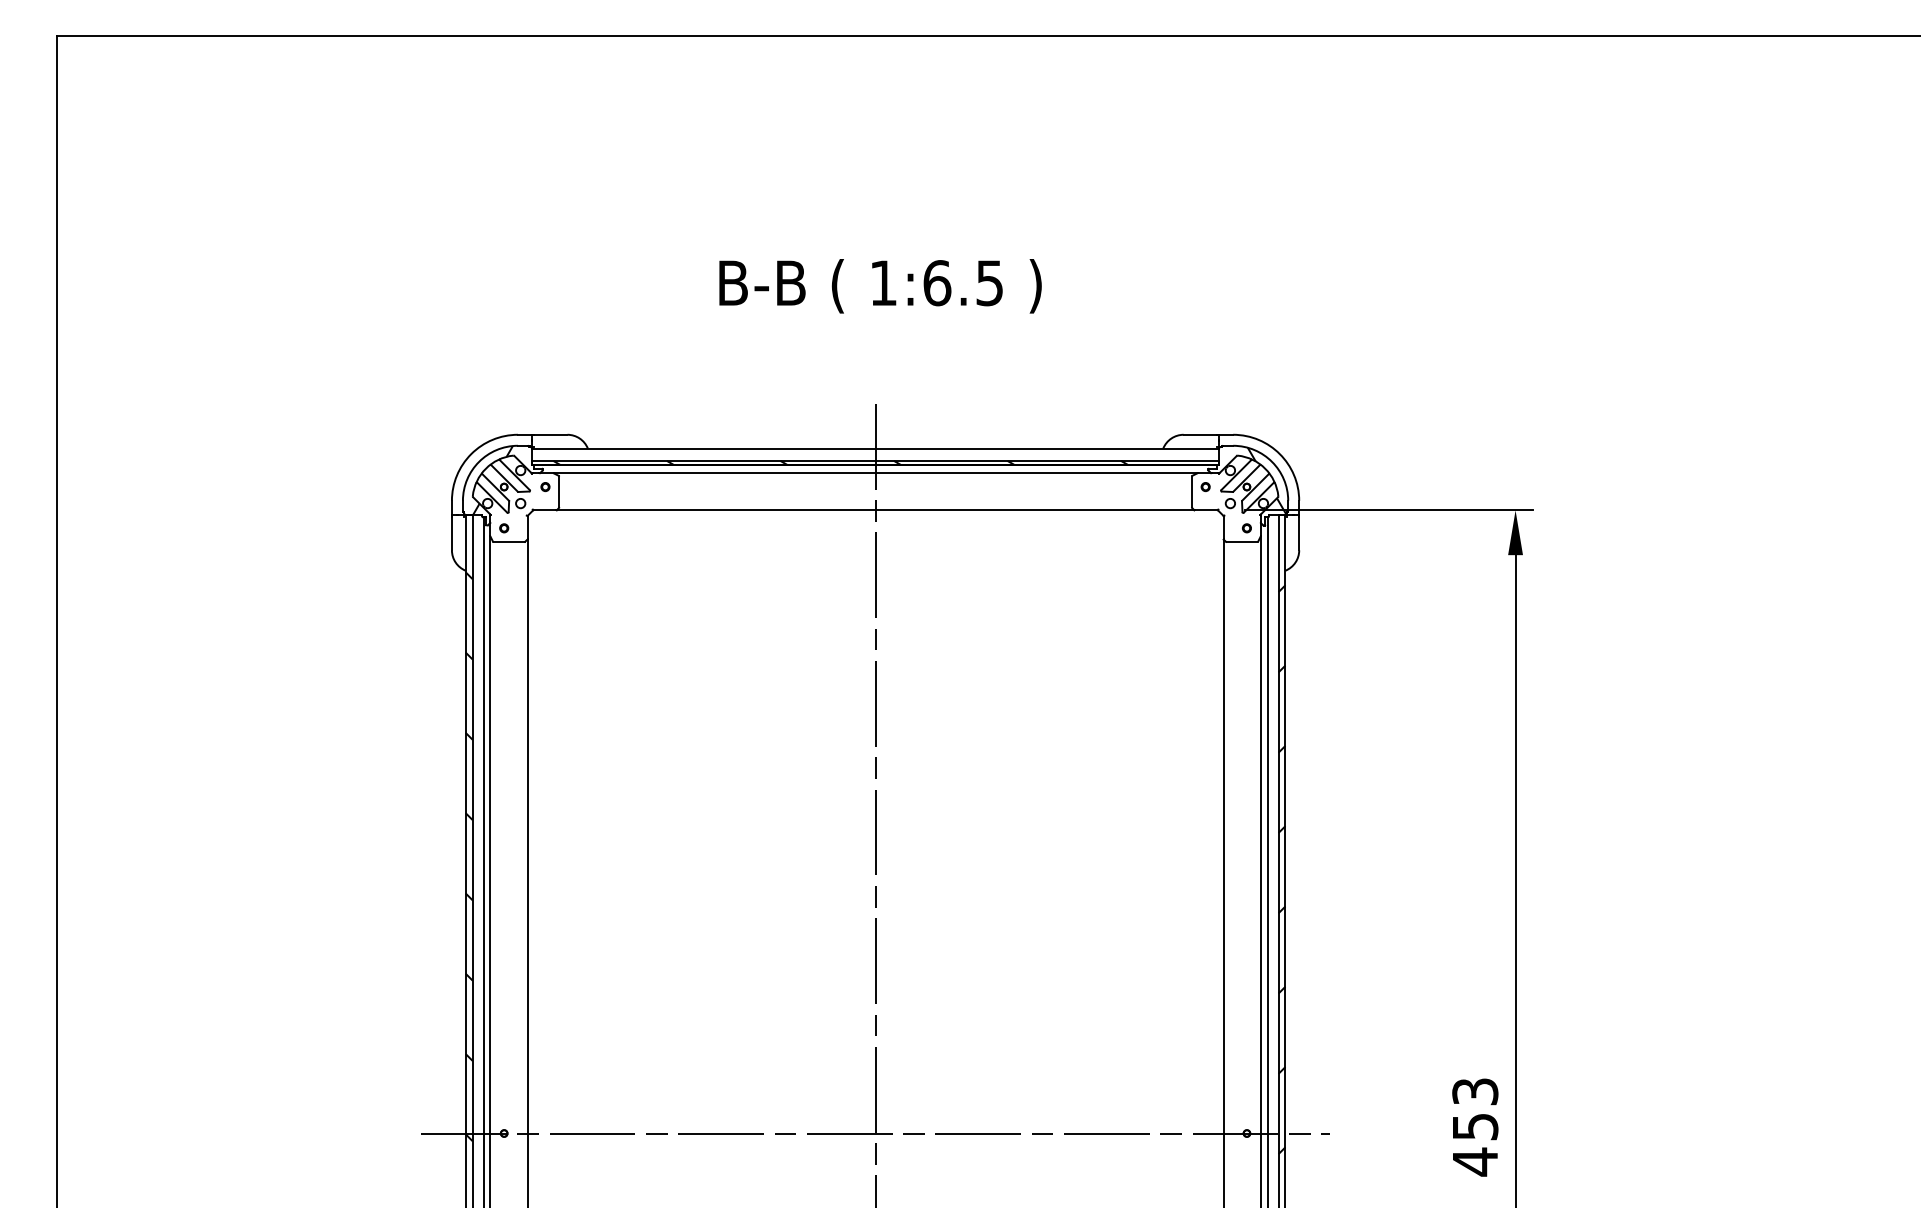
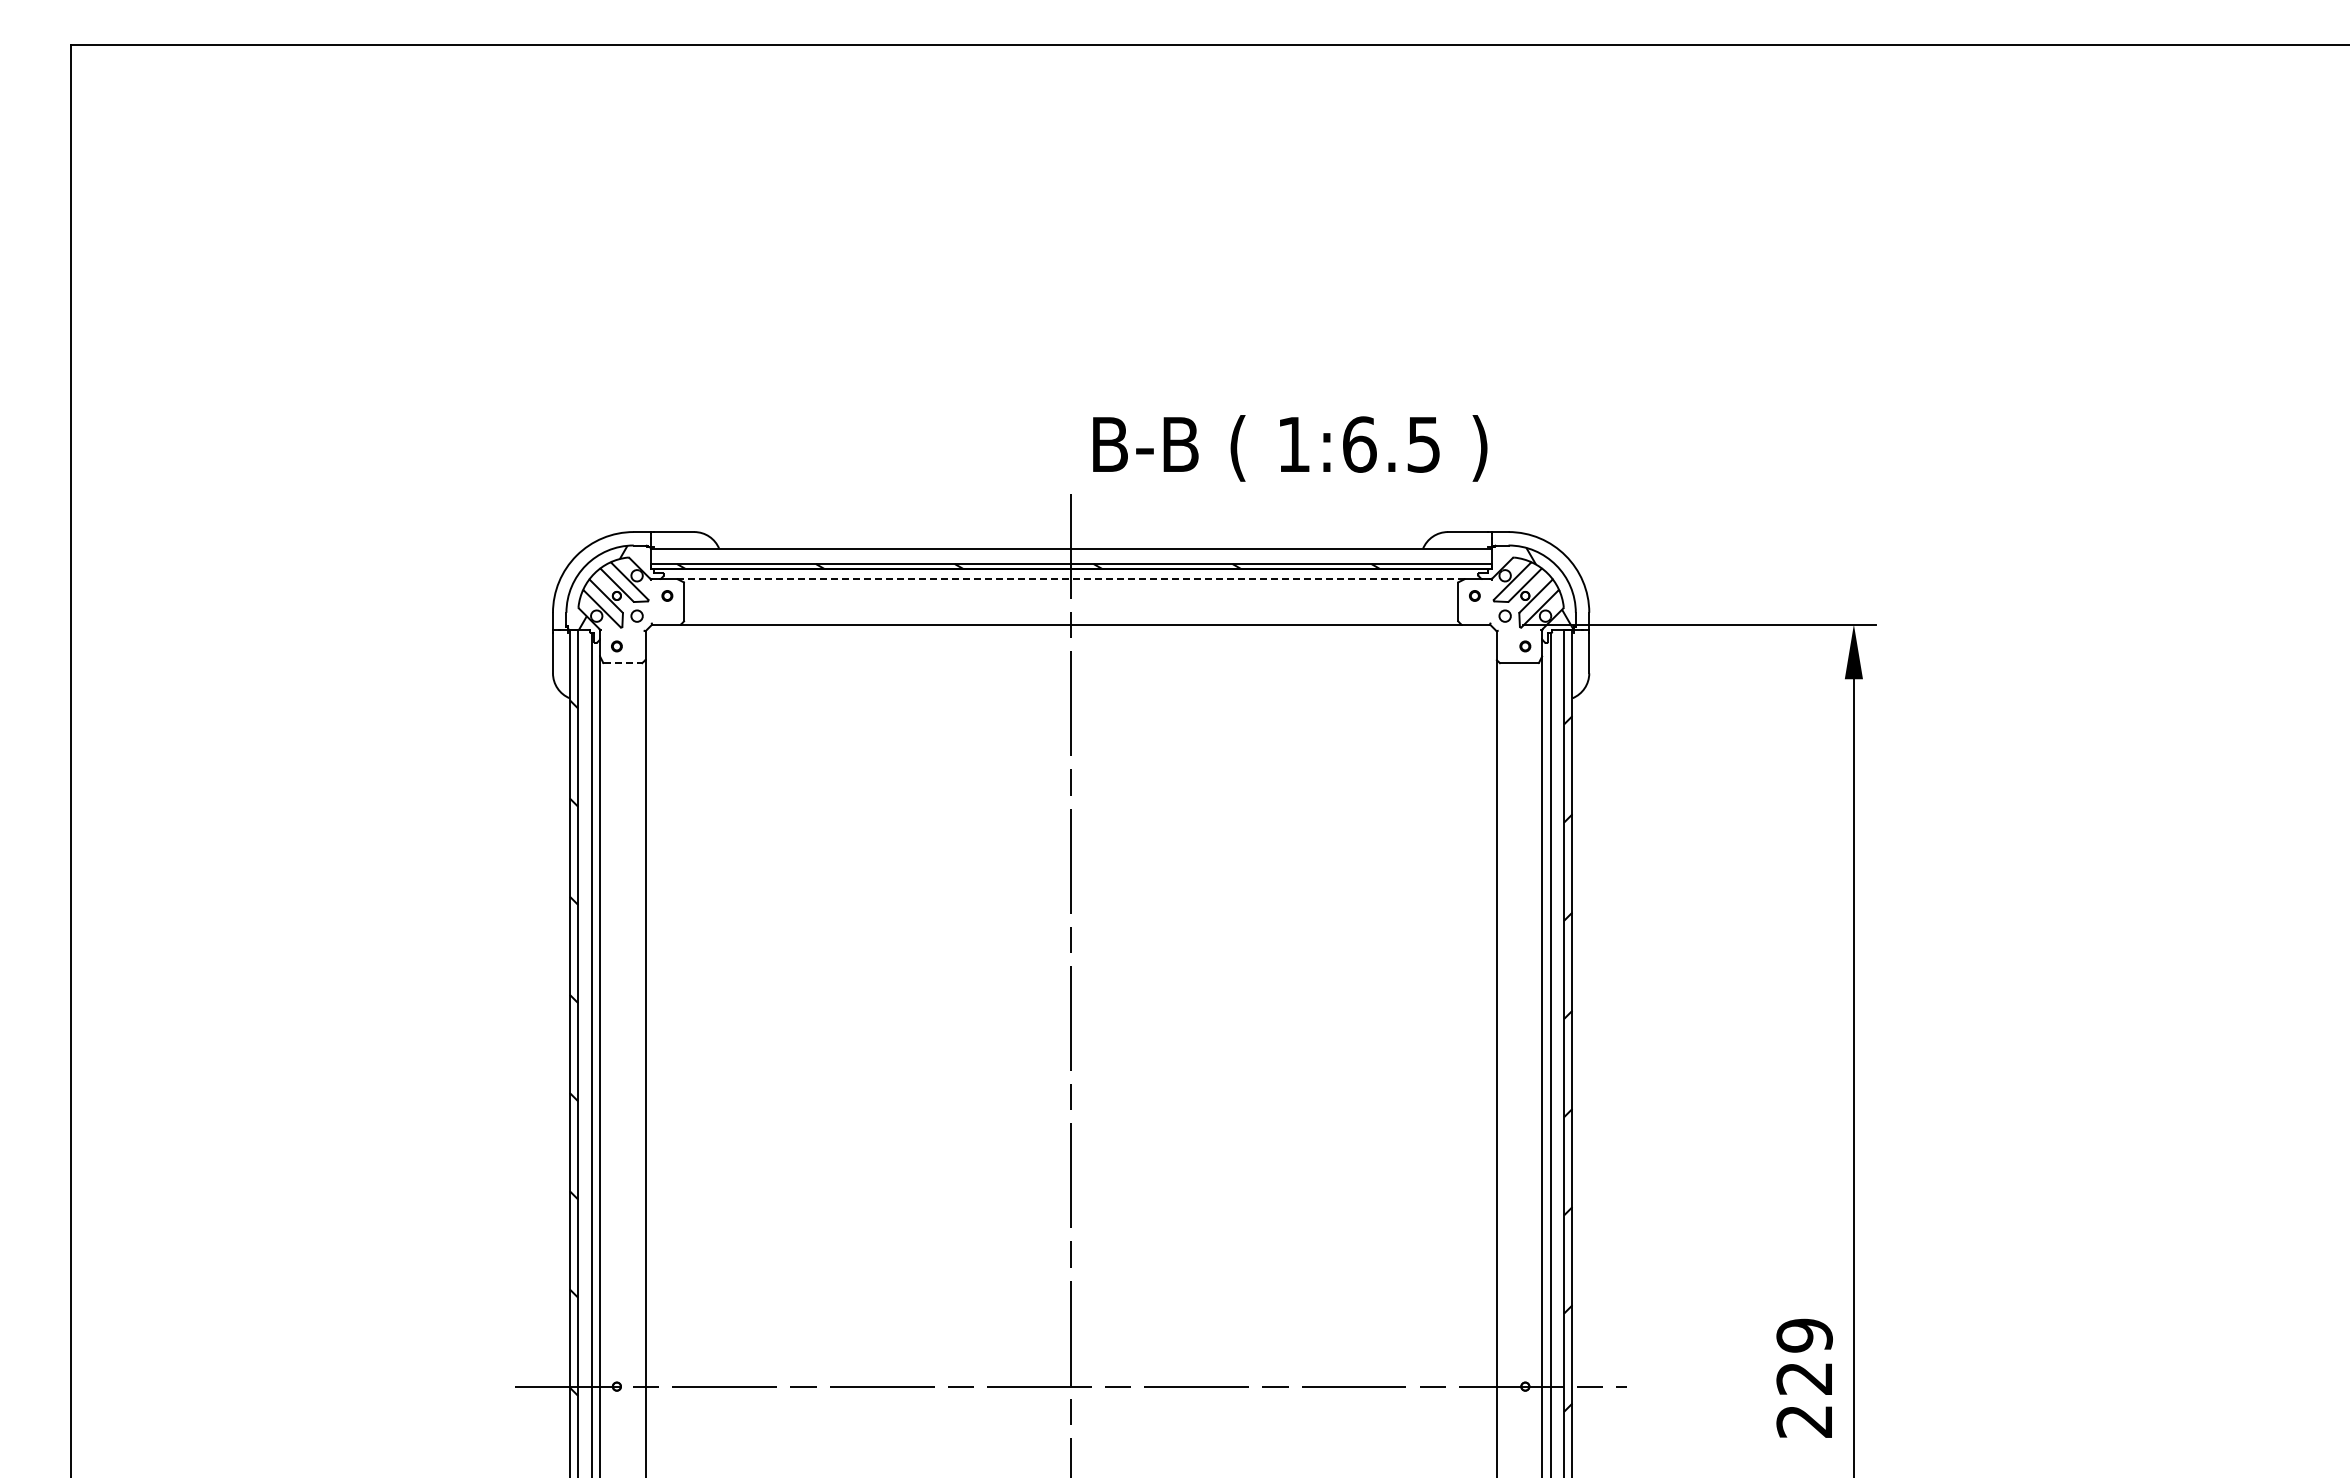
text: (880, 286) -> (1290, 448), moved
line: (875, 473) -> (1071, 579), solid -> dashed
line: (508, 542) -> (622, 663), solid -> dashed
text: (1475, 1126) -> (1804, 1378), 453 -> 229

